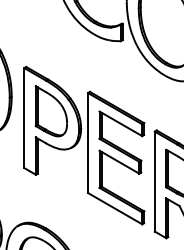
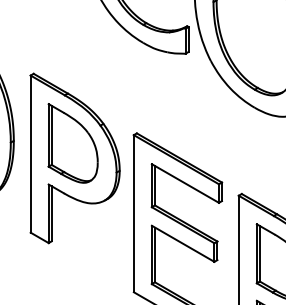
part: (52, 120) -> (74, 157), moved

